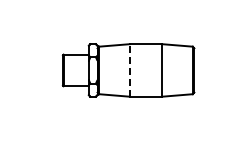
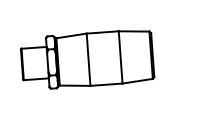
line: (129, 69) -> (88, 58), dashed -> solid

